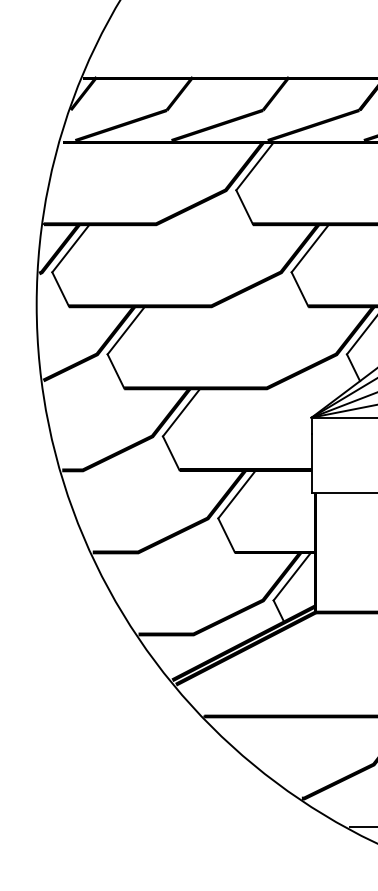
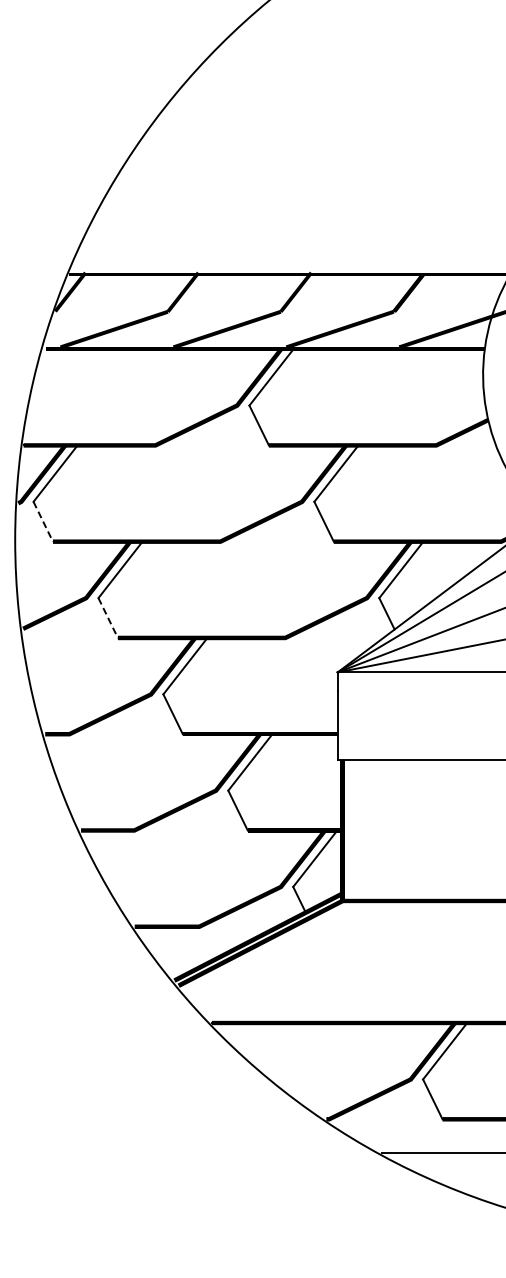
line: (60, 289) -> (43, 522), solid -> dashed
line: (116, 371) -> (108, 618), solid -> dashed

